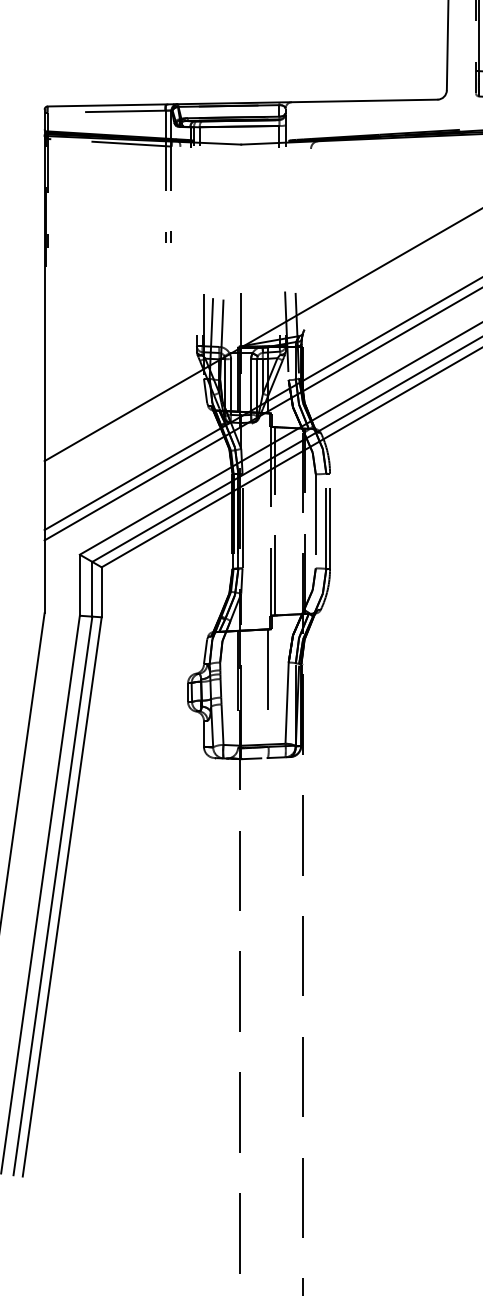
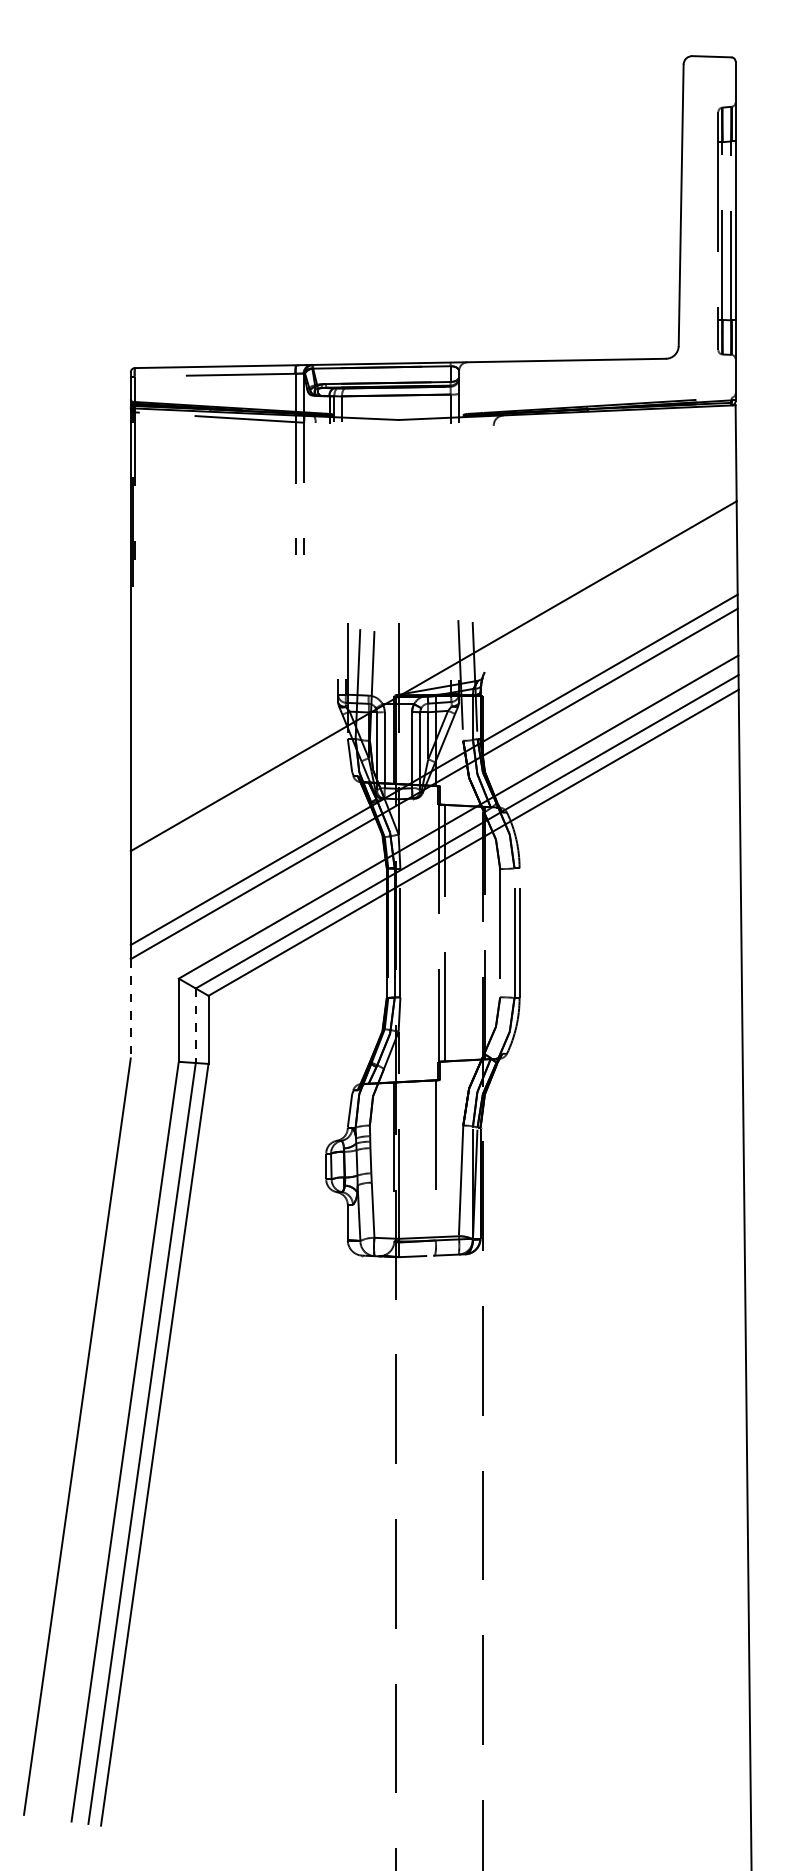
line: (44, 576) -> (130, 1008), solid -> dashed
line: (92, 589) -> (195, 1026), solid -> dashed

